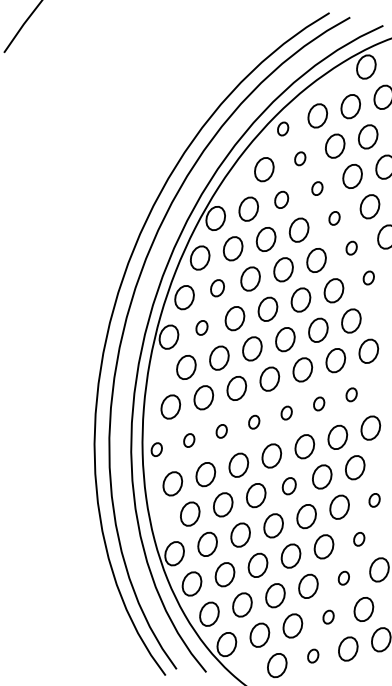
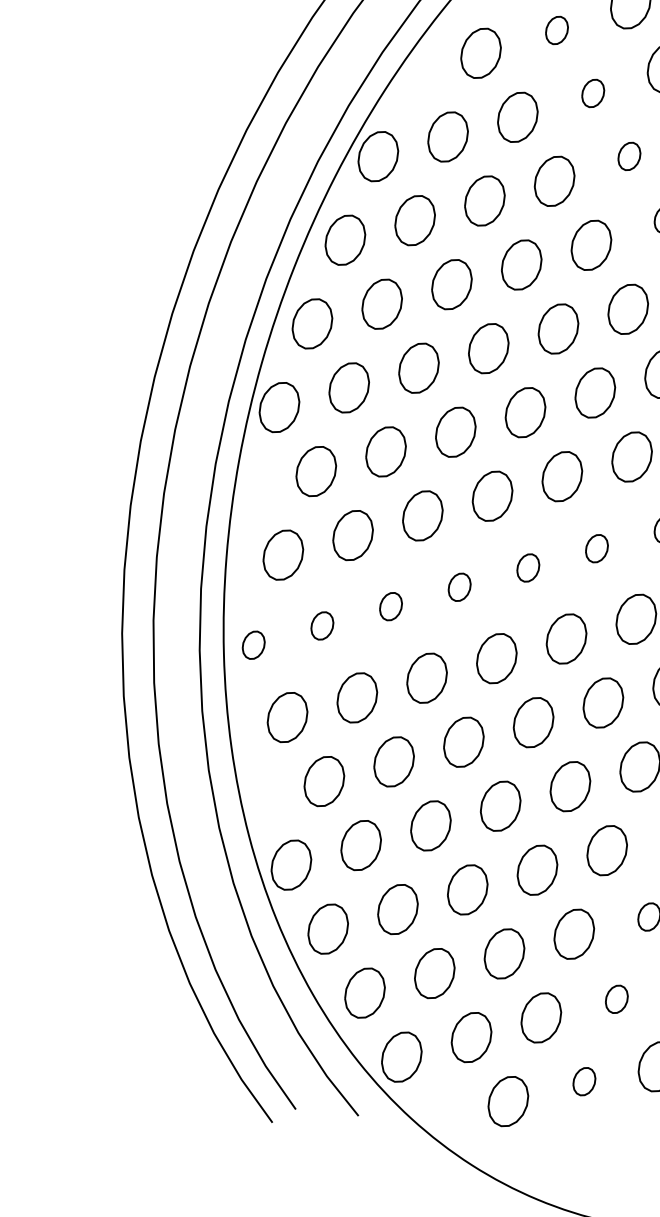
part: (281, 199) -> (517, 116), size x1.43
part: (217, 287) -> (382, 302), size x1.43
part: (201, 327) -> (348, 387), size x1.67
part: (289, 485) -> (534, 720), size x1.43

